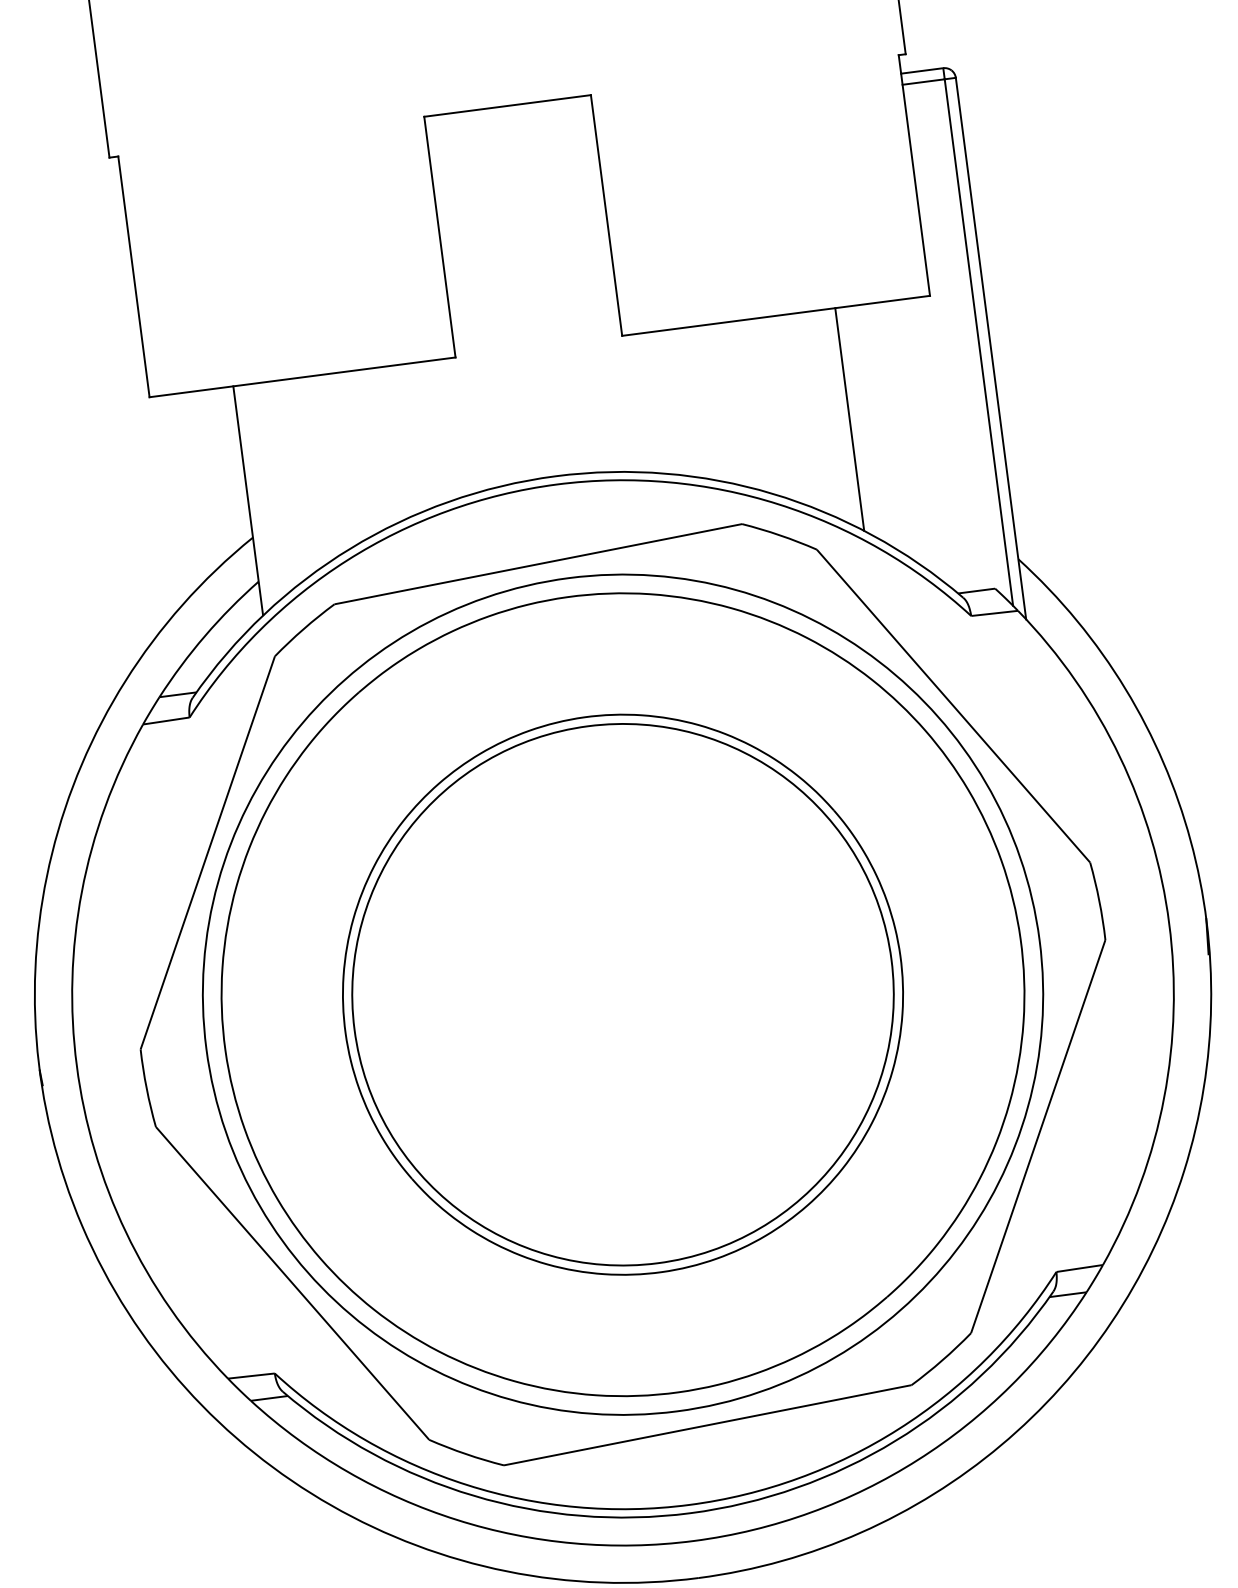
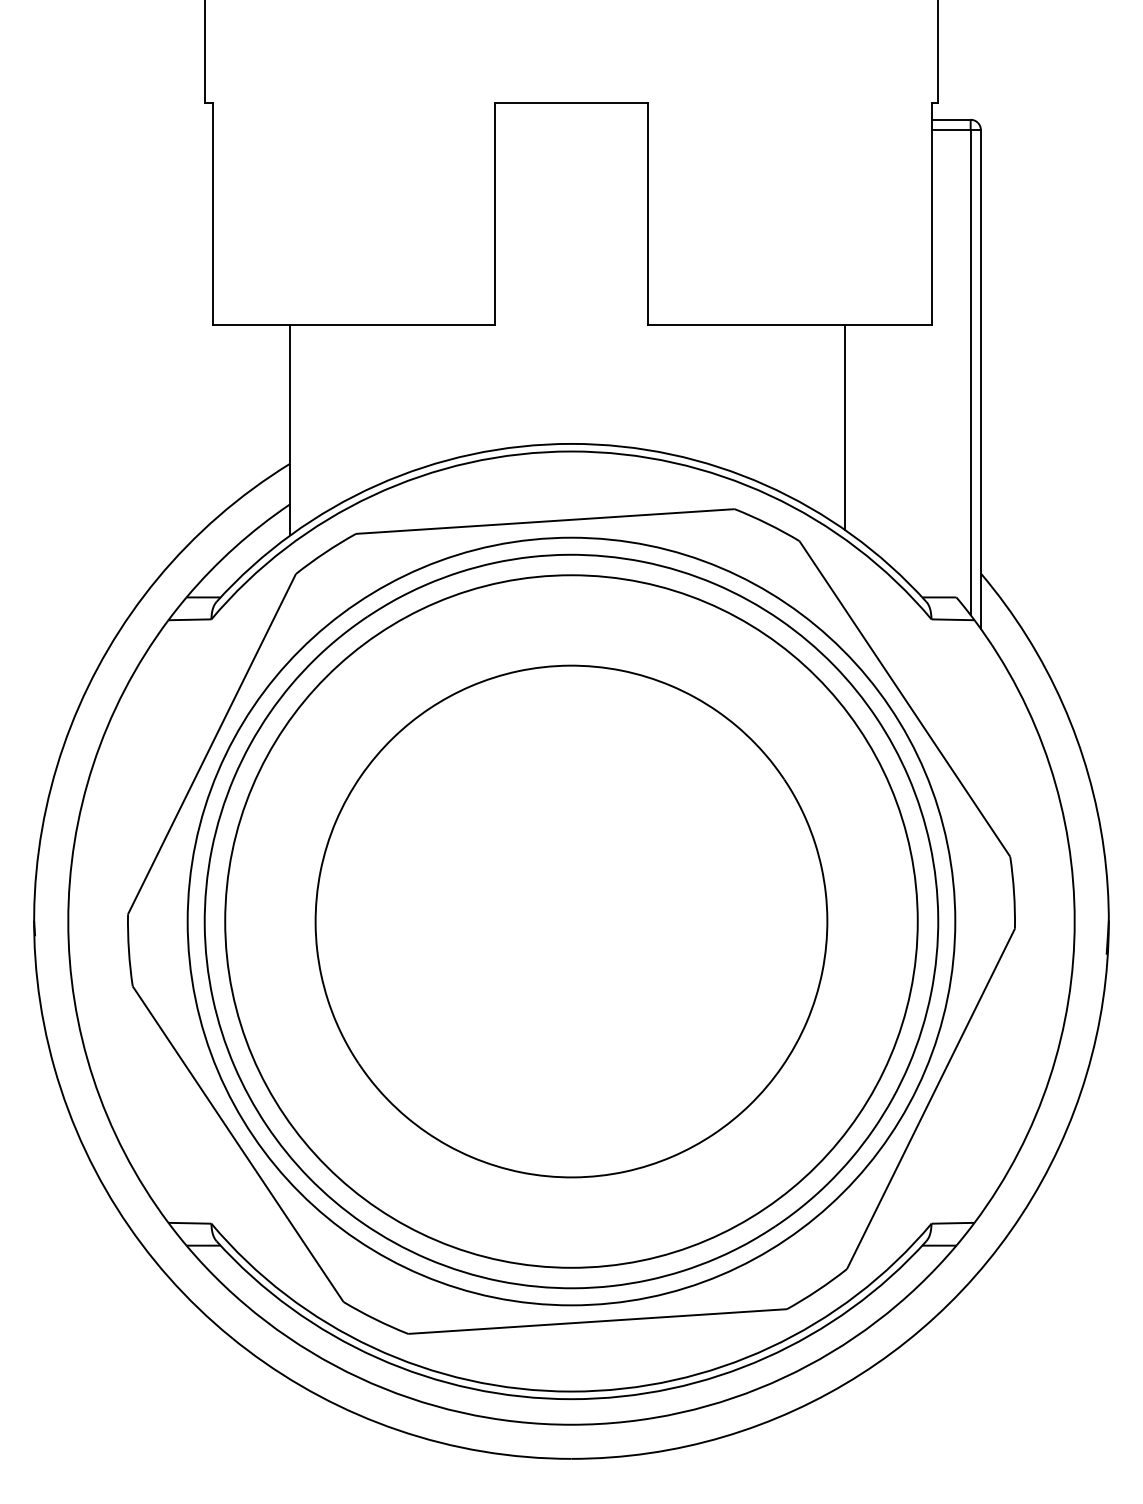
circle: (623, 994) -> (571, 921), size x1.4

